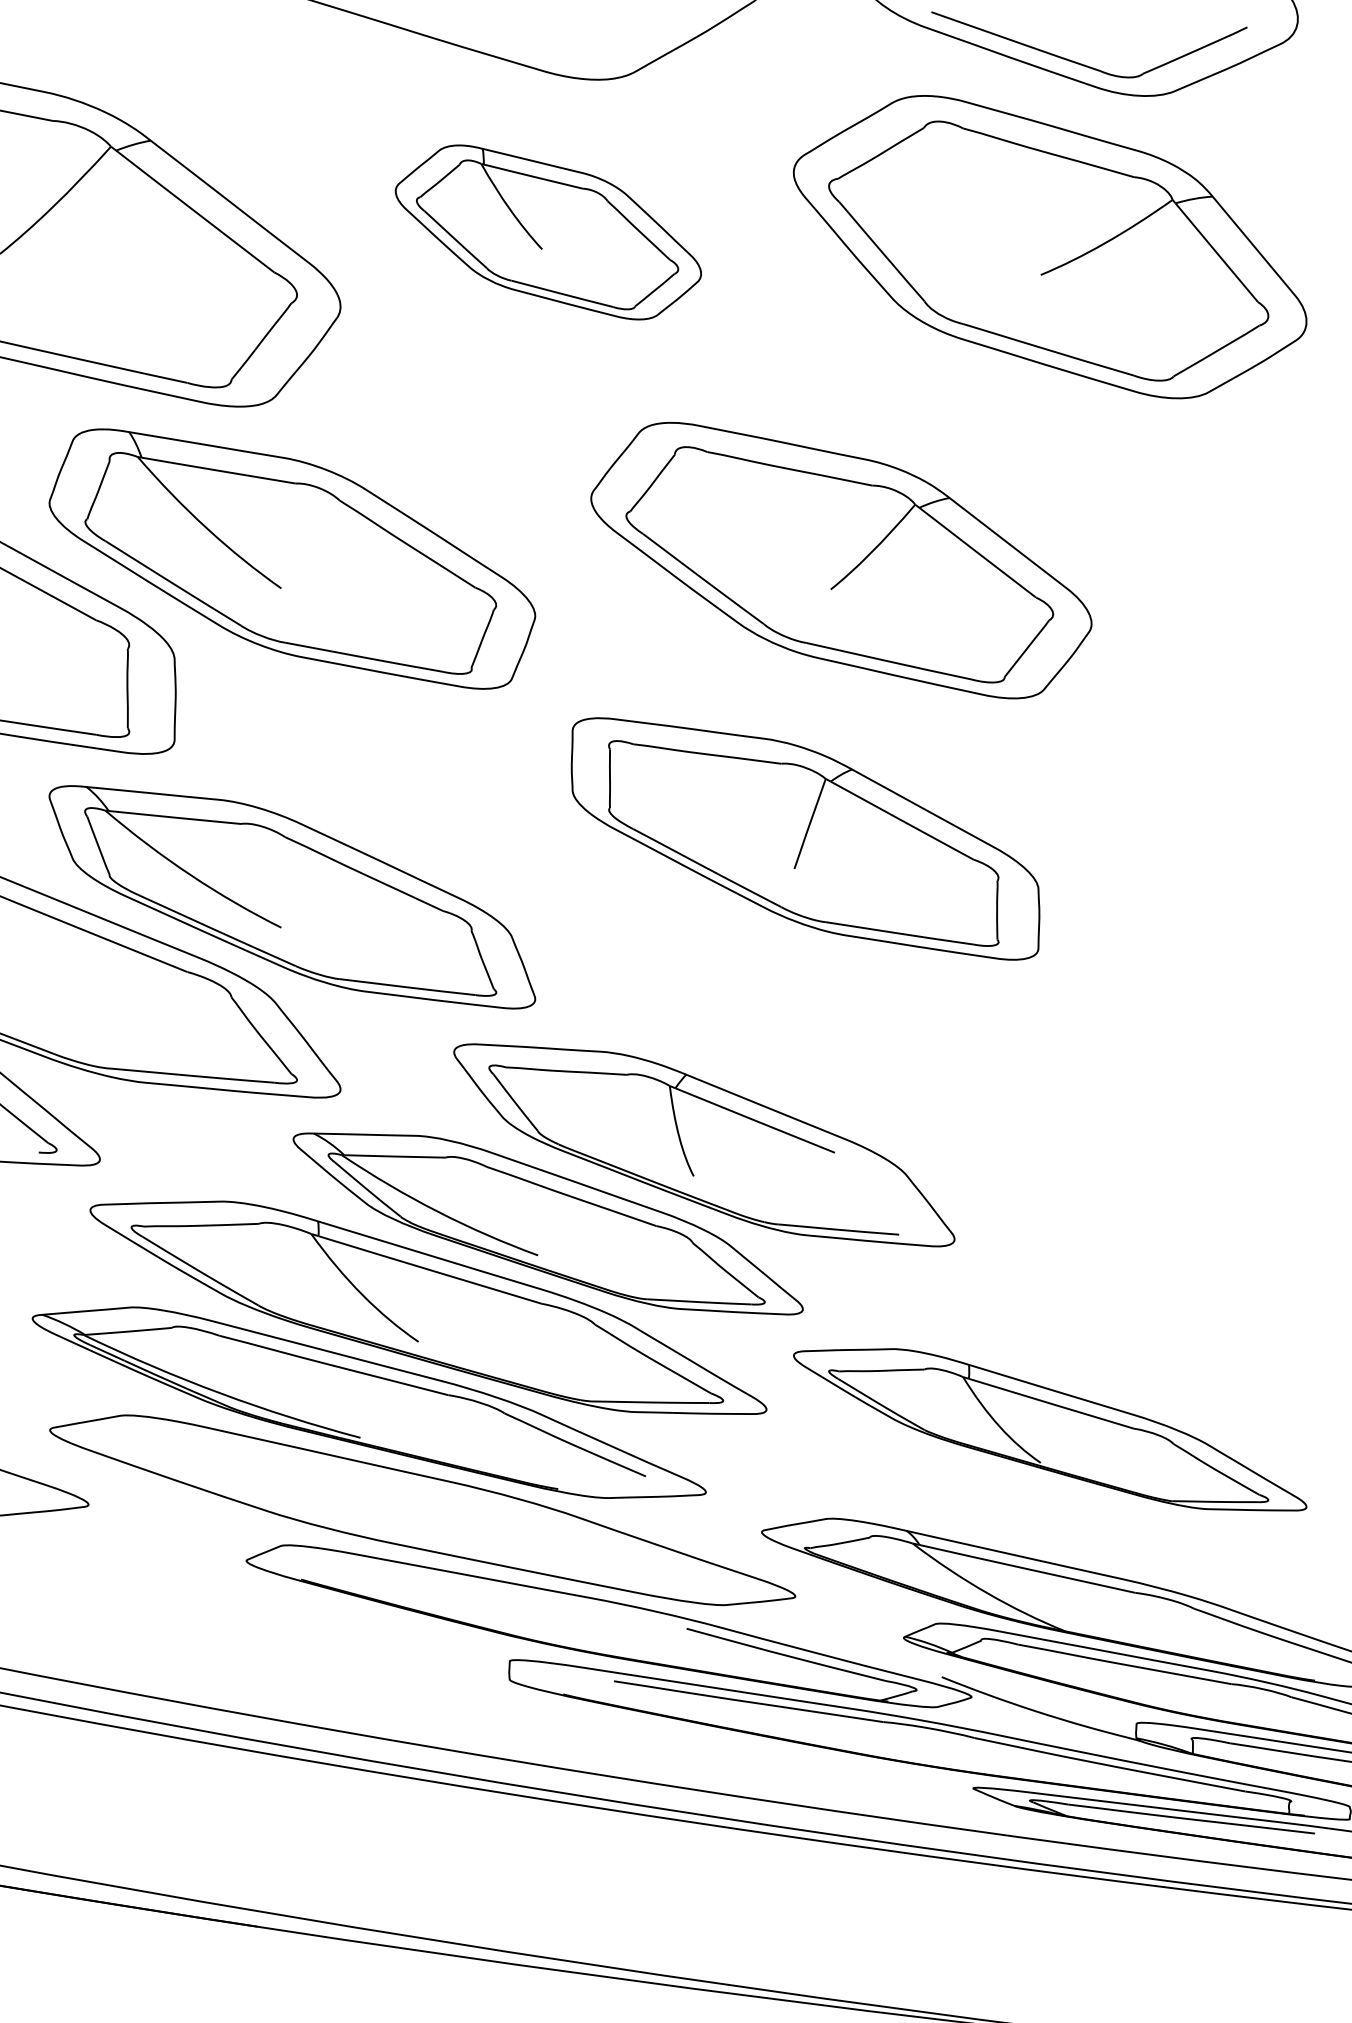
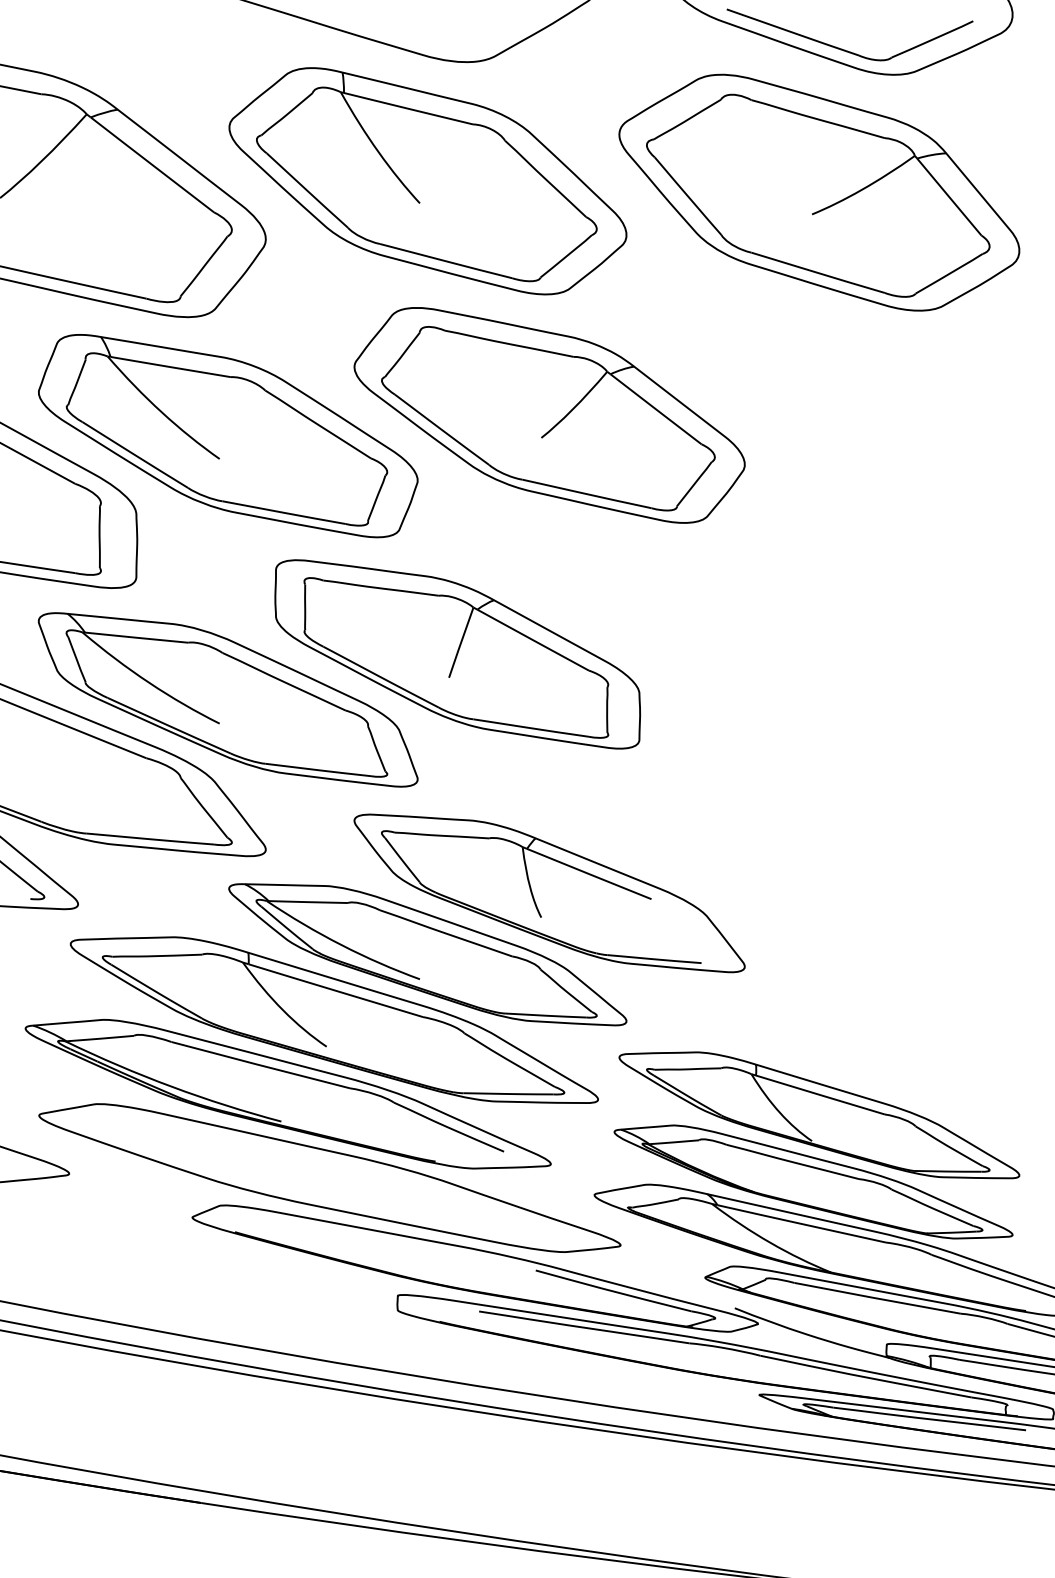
part: (548, 232) -> (428, 181), size x1.67
part: (841, 560) -> (549, 415), moved
part: (805, 838) -> (457, 654), moved
part: (1042, 1515) -> (813, 1182), added

